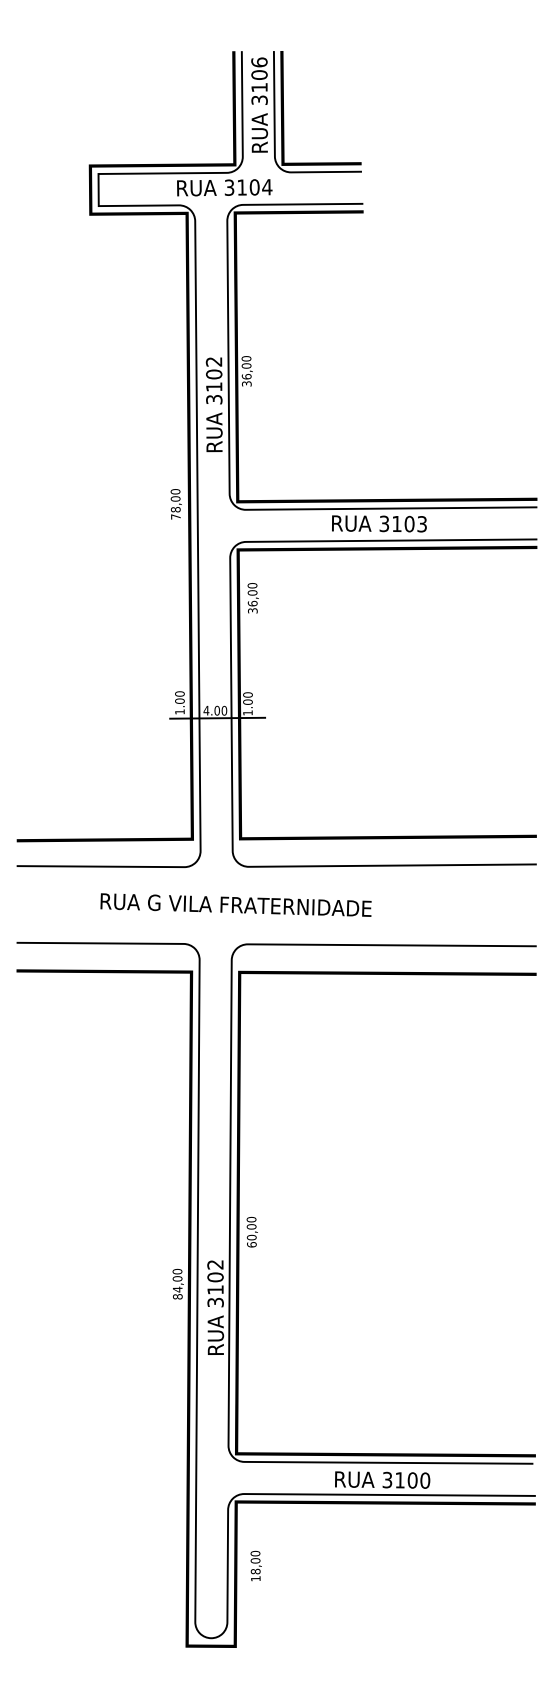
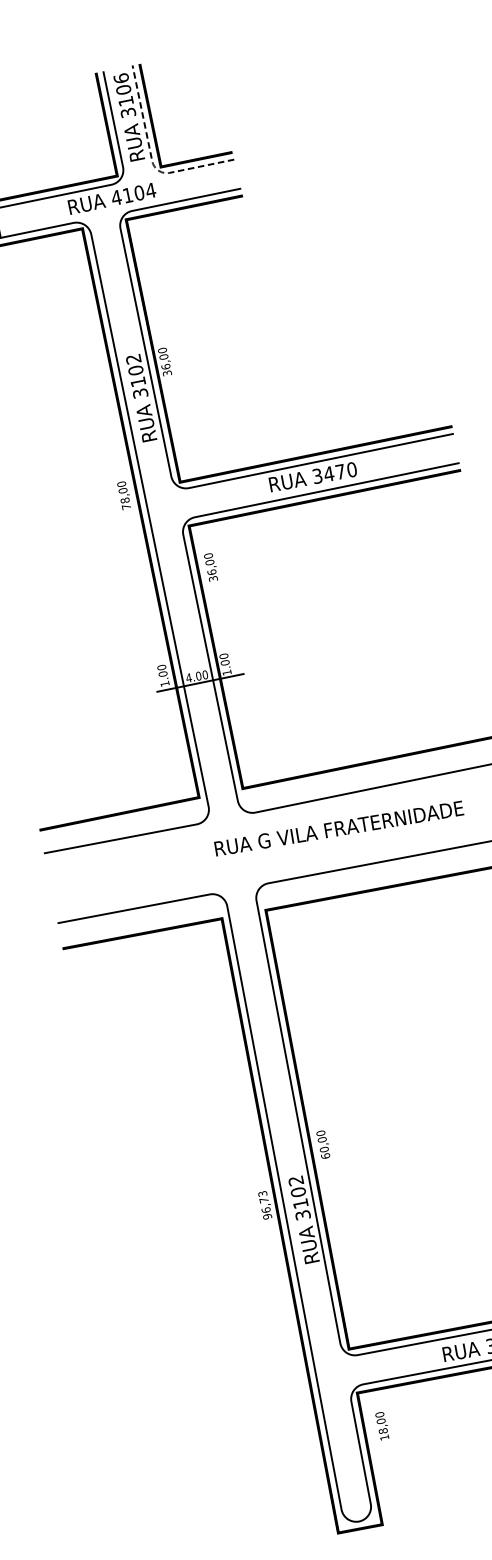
line: (275, 158) -> (153, 163), solid -> dashed
text: (229, 187) -> (116, 197), 3104 -> 4104
text: (409, 523) -> (340, 471), 3103 -> 3470
text: (235, 904) -> (338, 828), moved
text: (177, 1283) -> (264, 1204), 84,00 -> 96,73
text: (255, 1565) -> (381, 1425), moved

